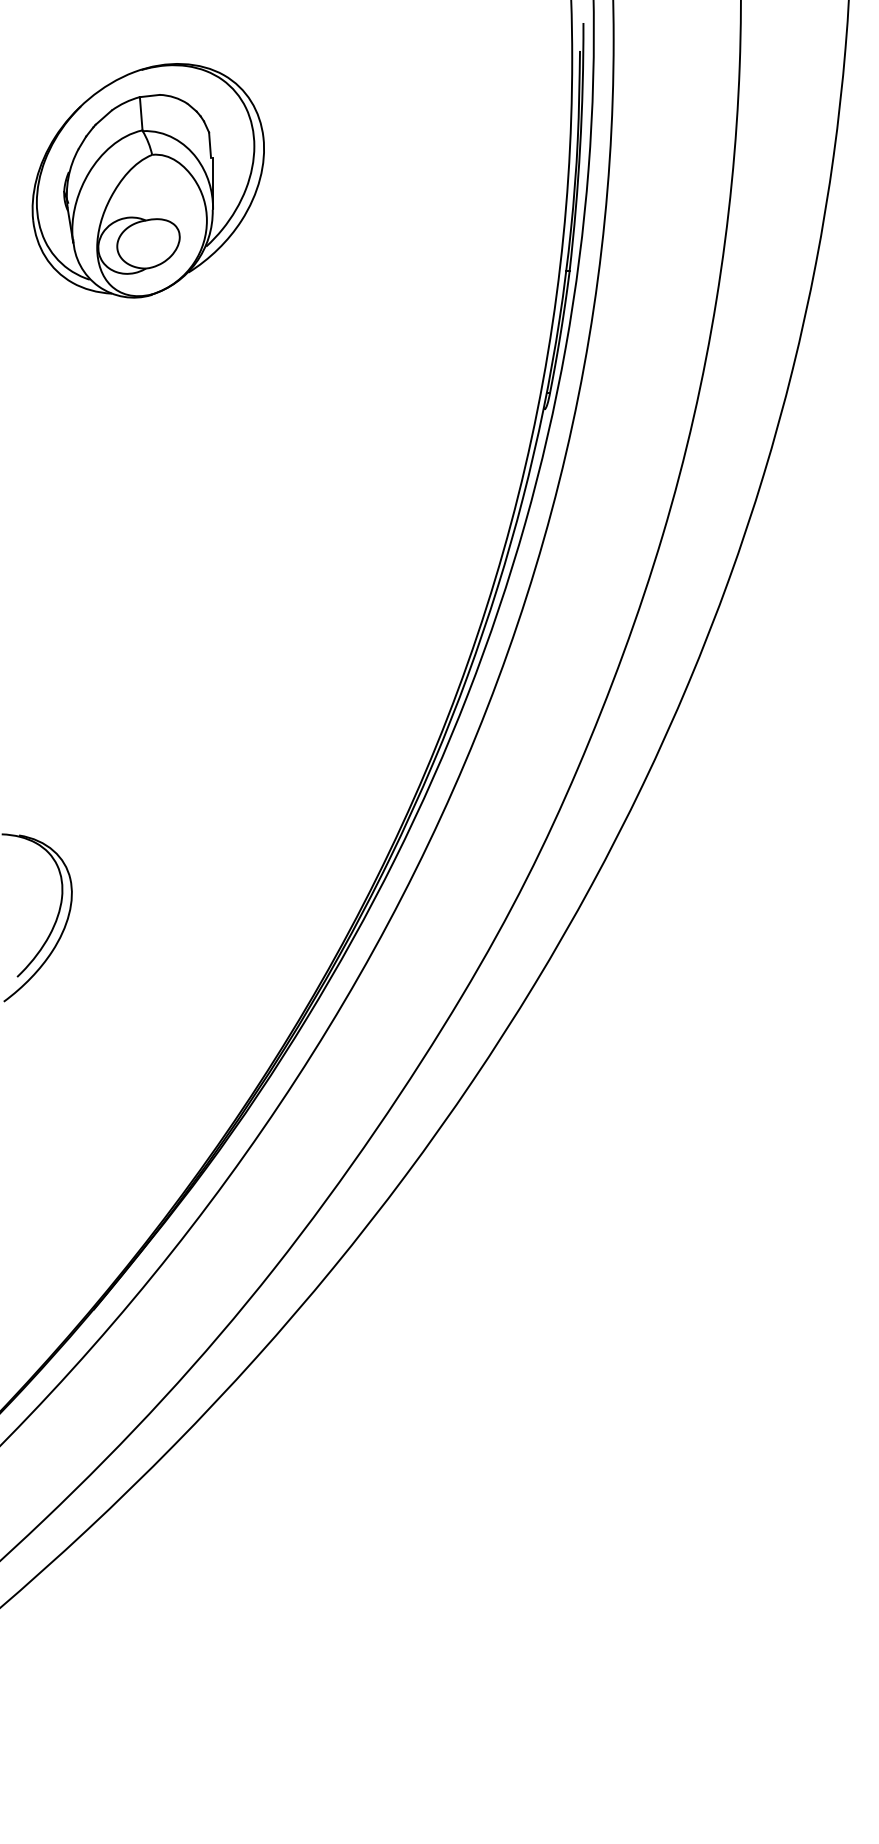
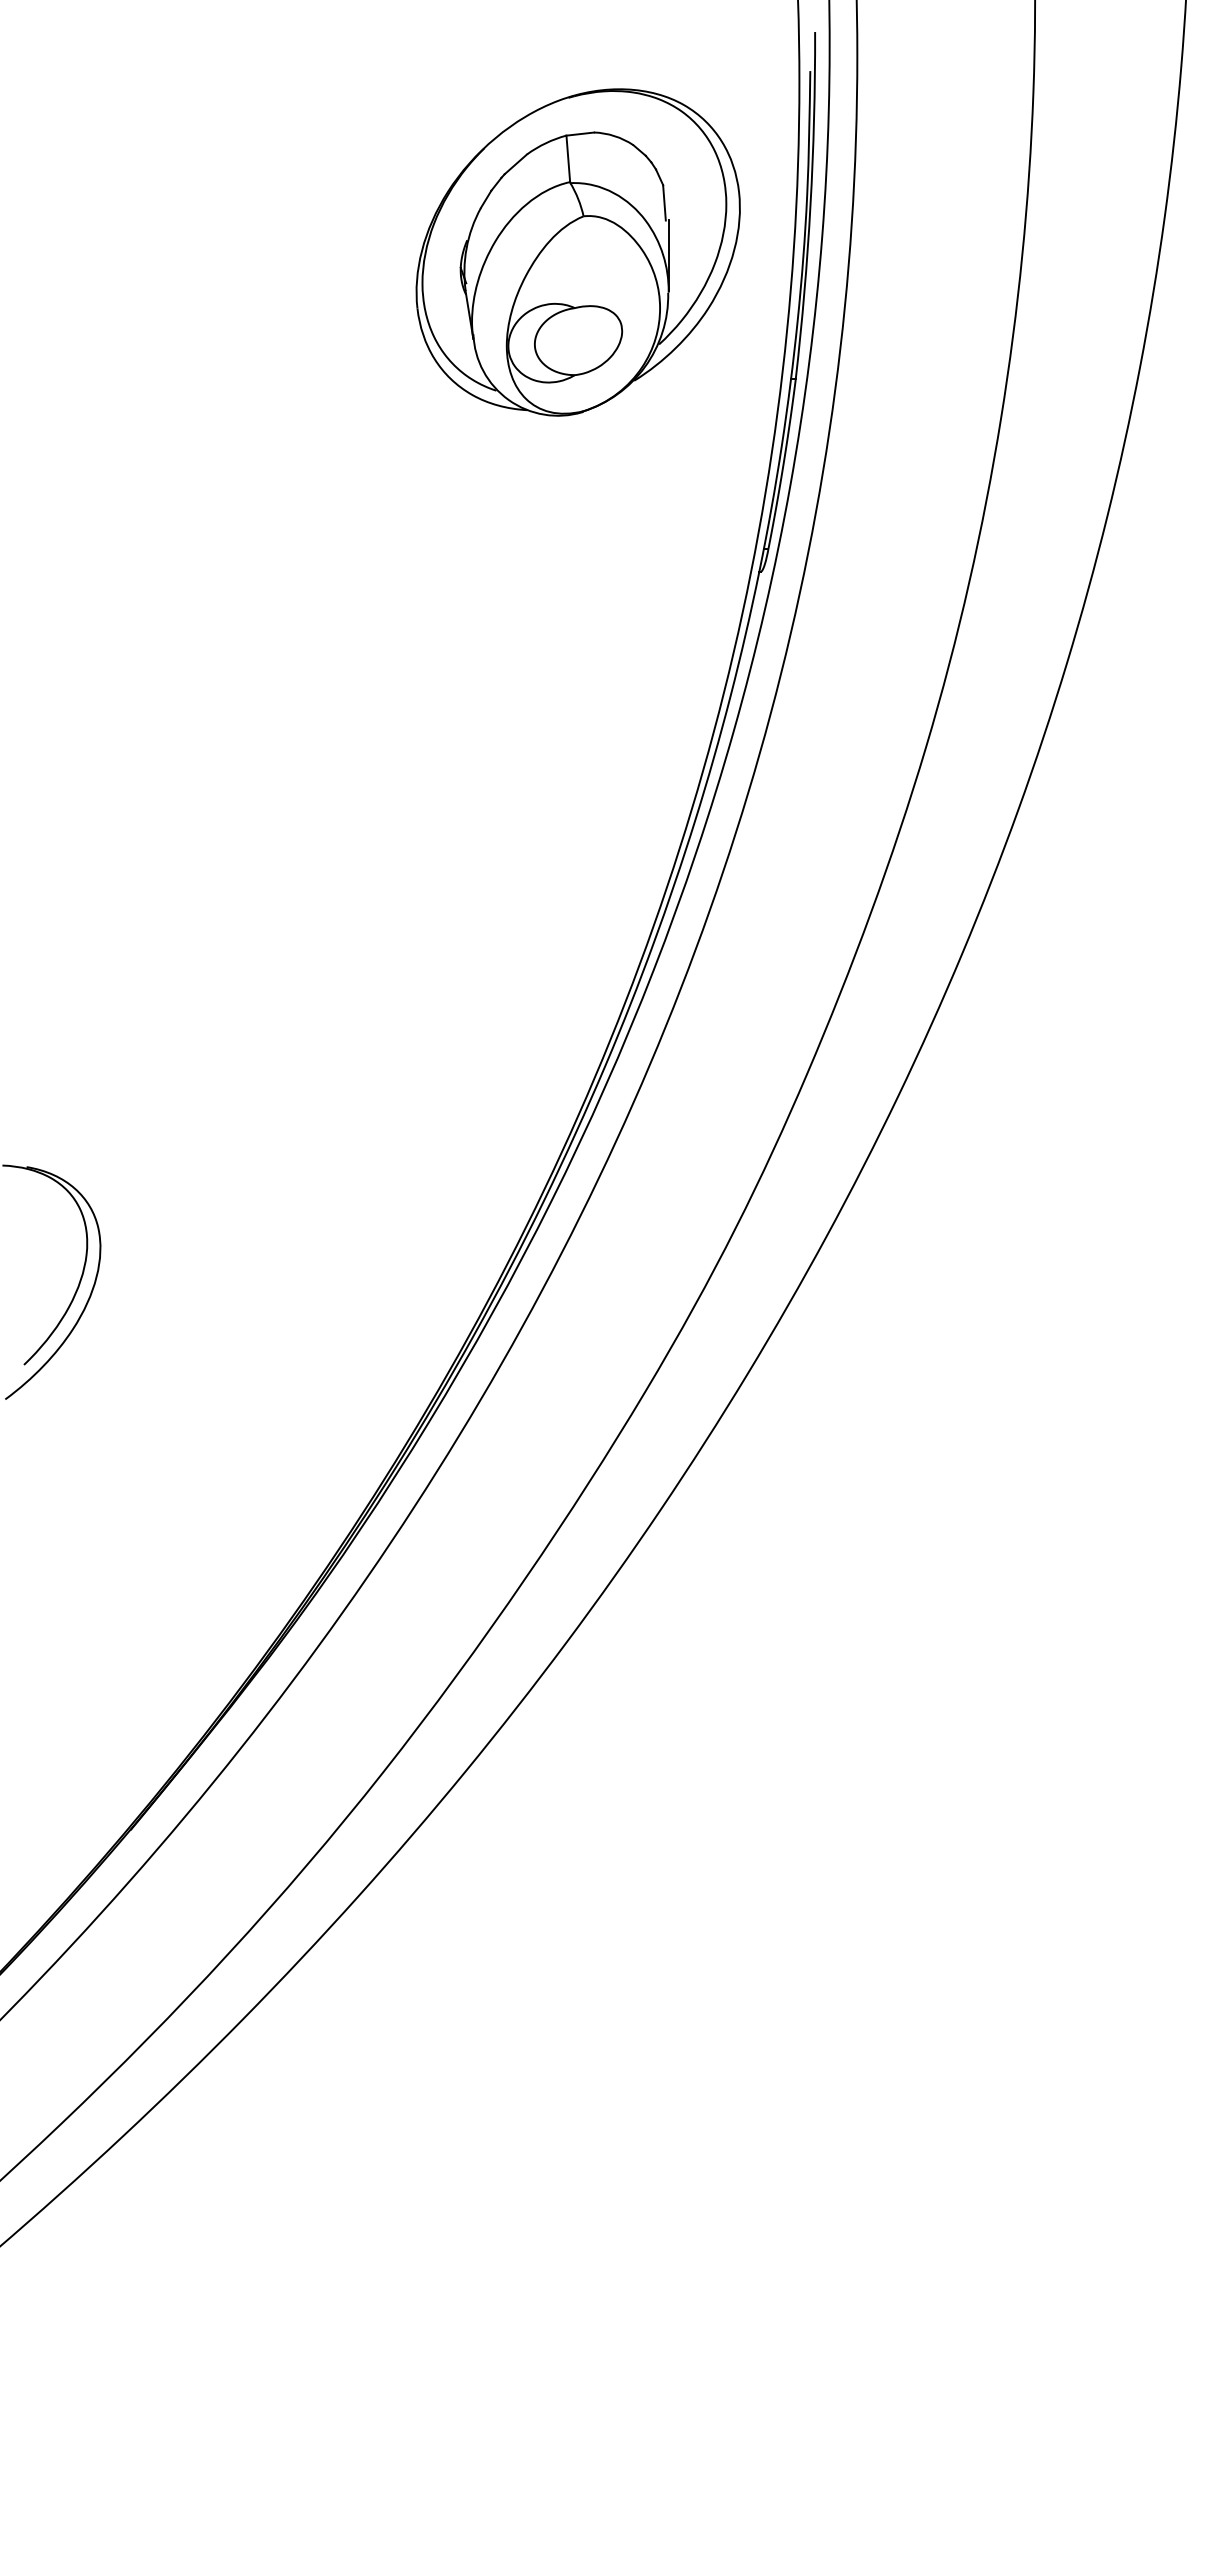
part: (147, 180) -> (577, 252), moved

